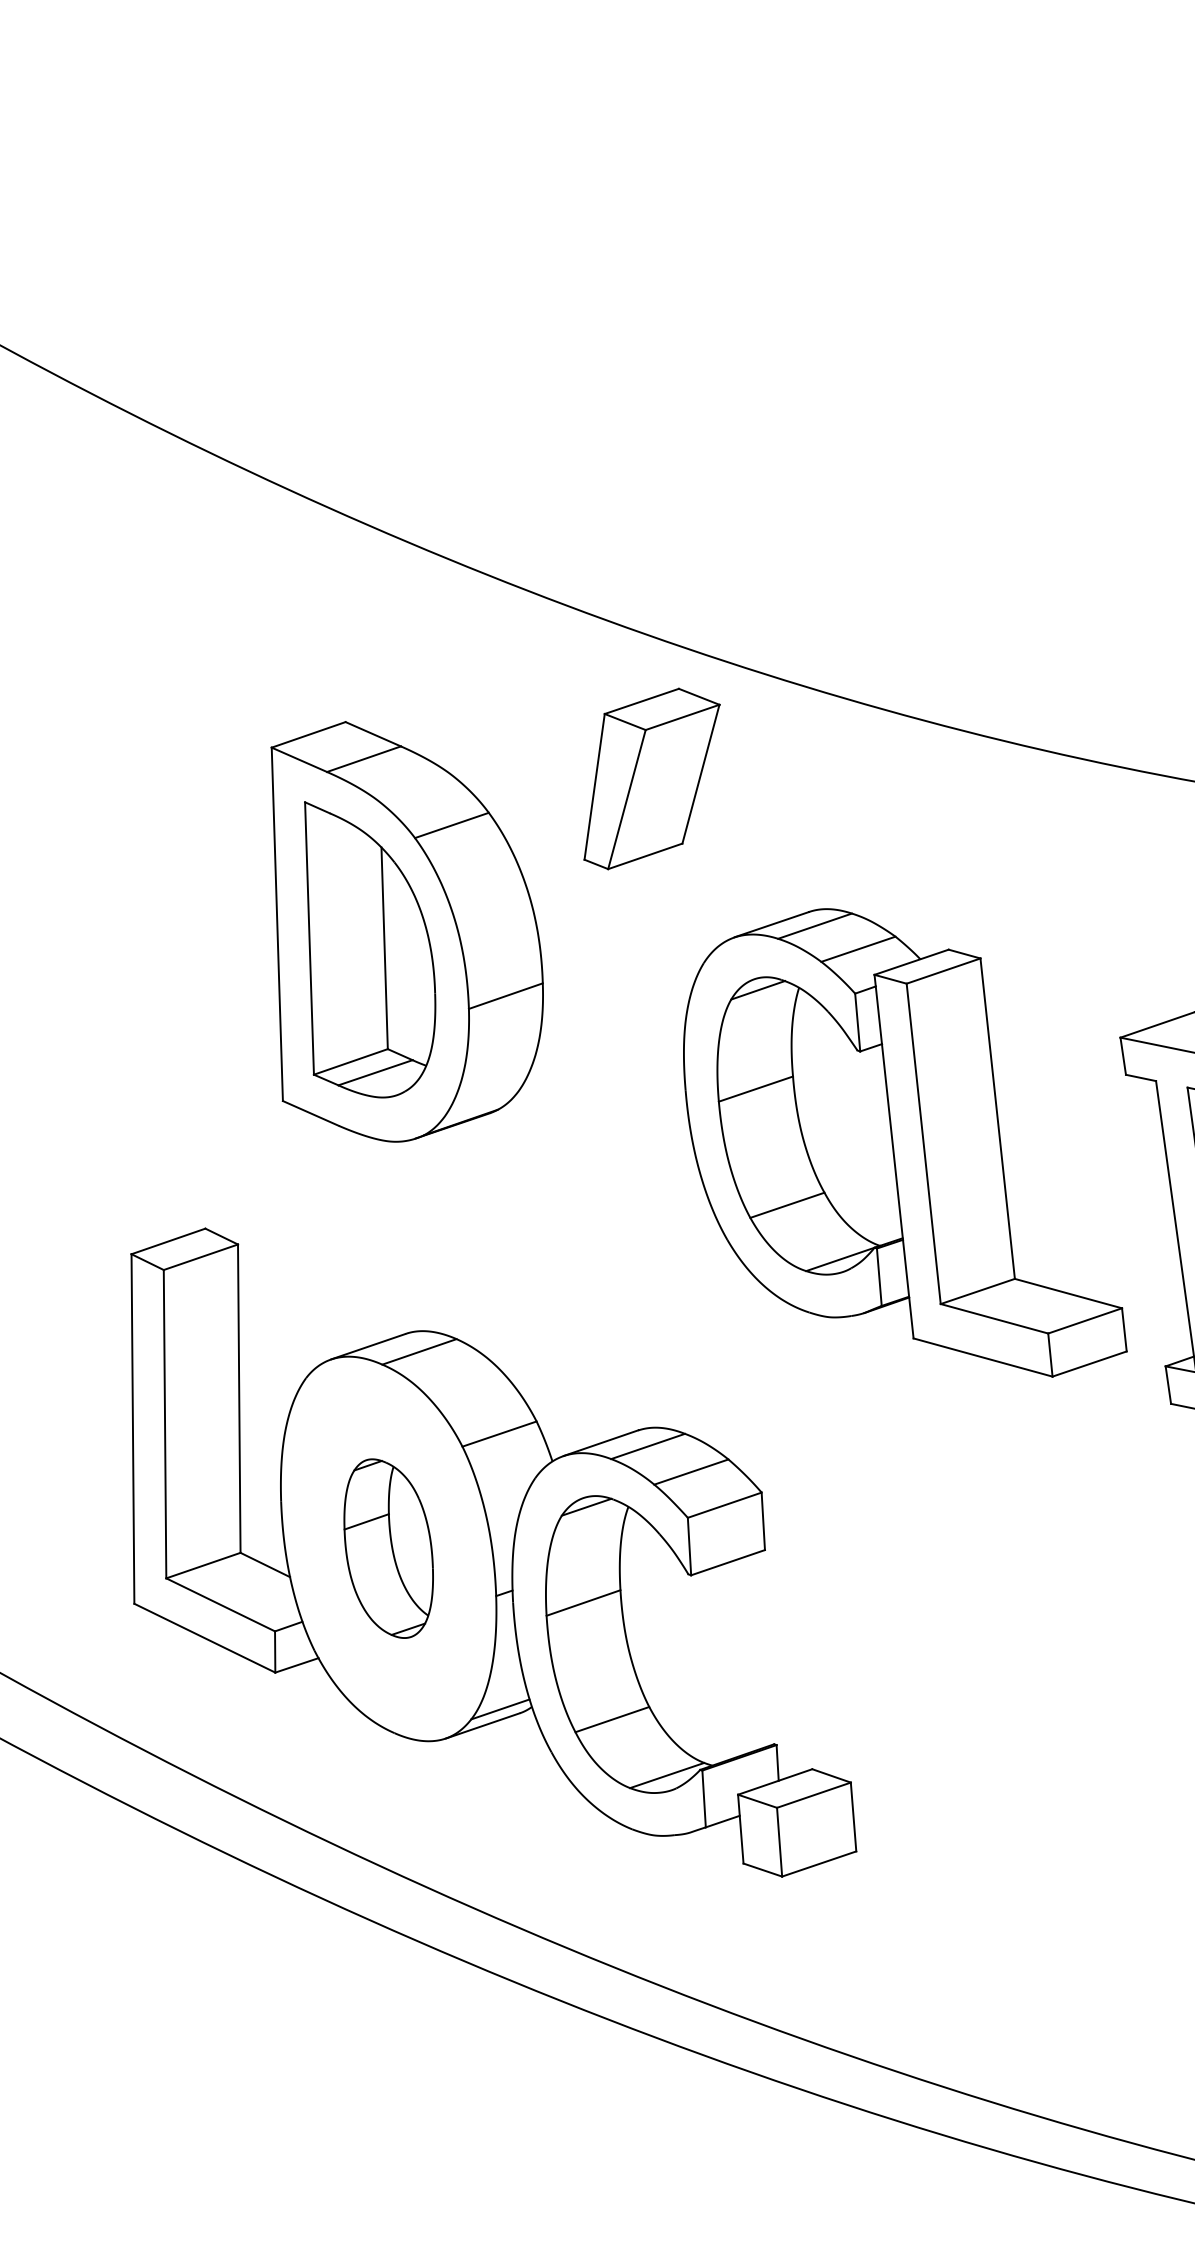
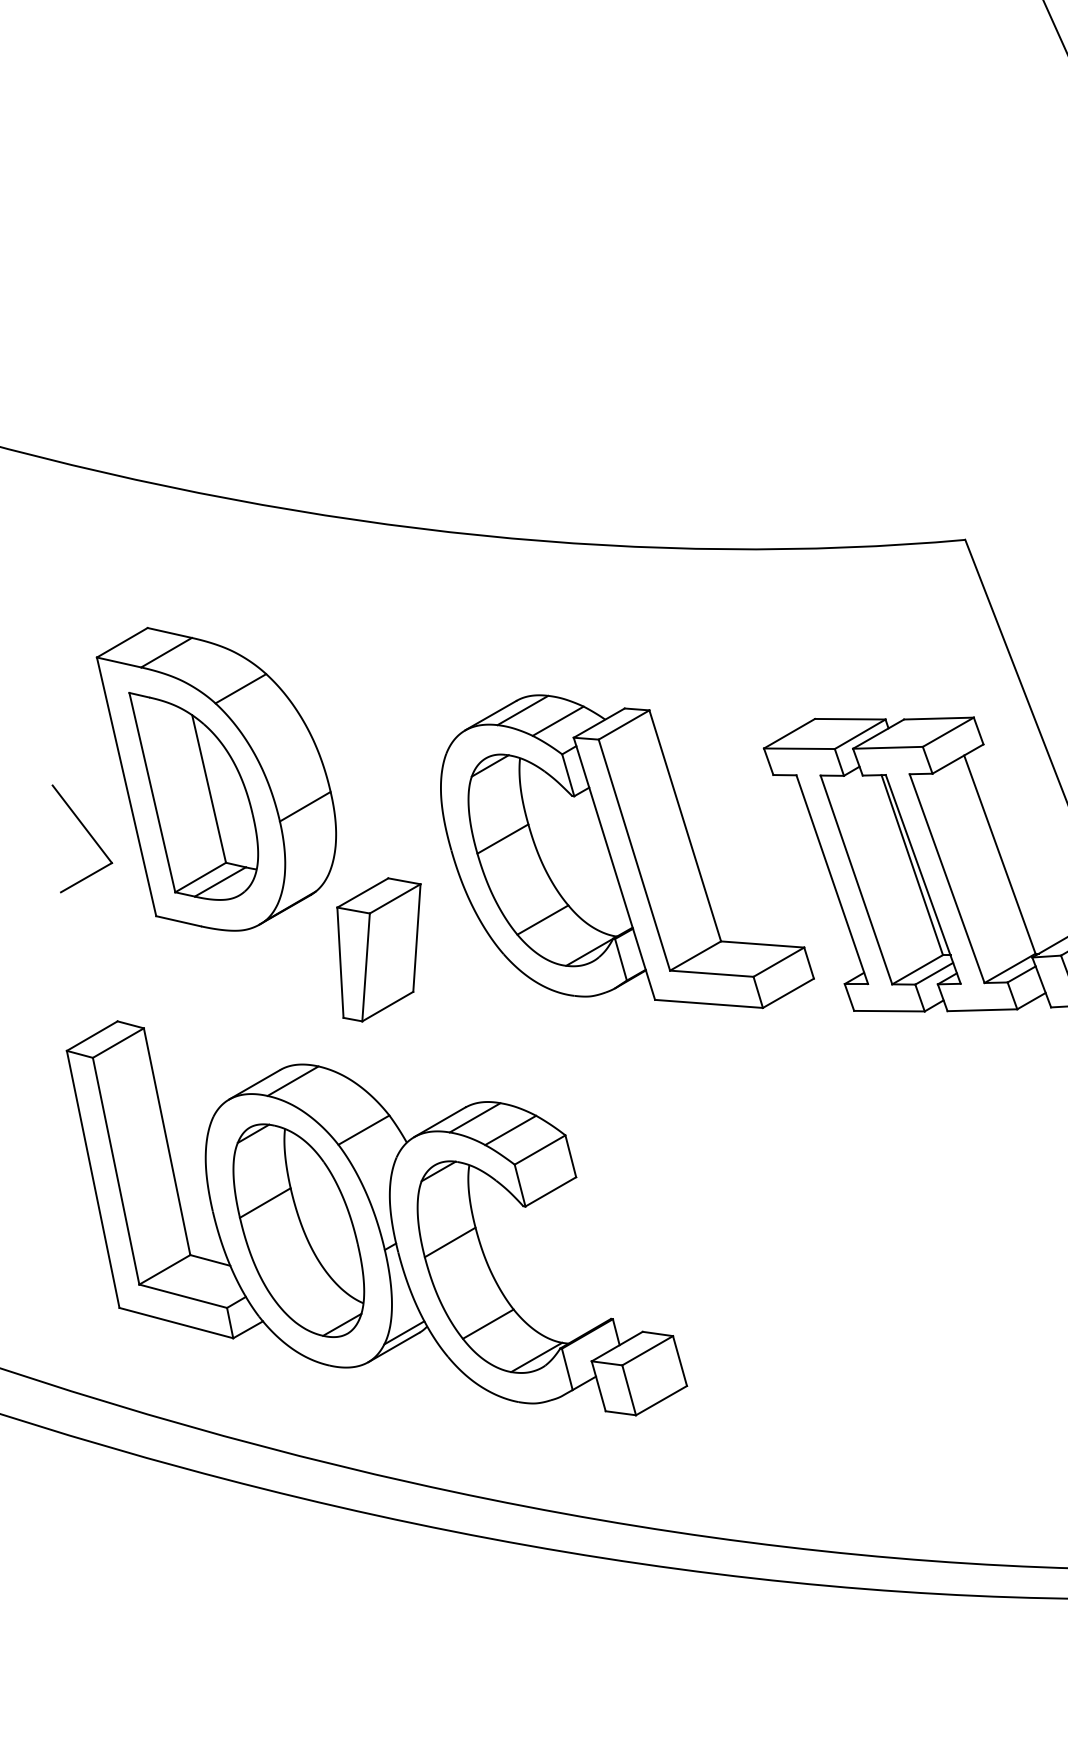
part: (647, 779) -> (378, 949), moved
part: (215, 976) -> (88, 834), added
part: (388, 1548) -> (298, 1230), size x1.67

